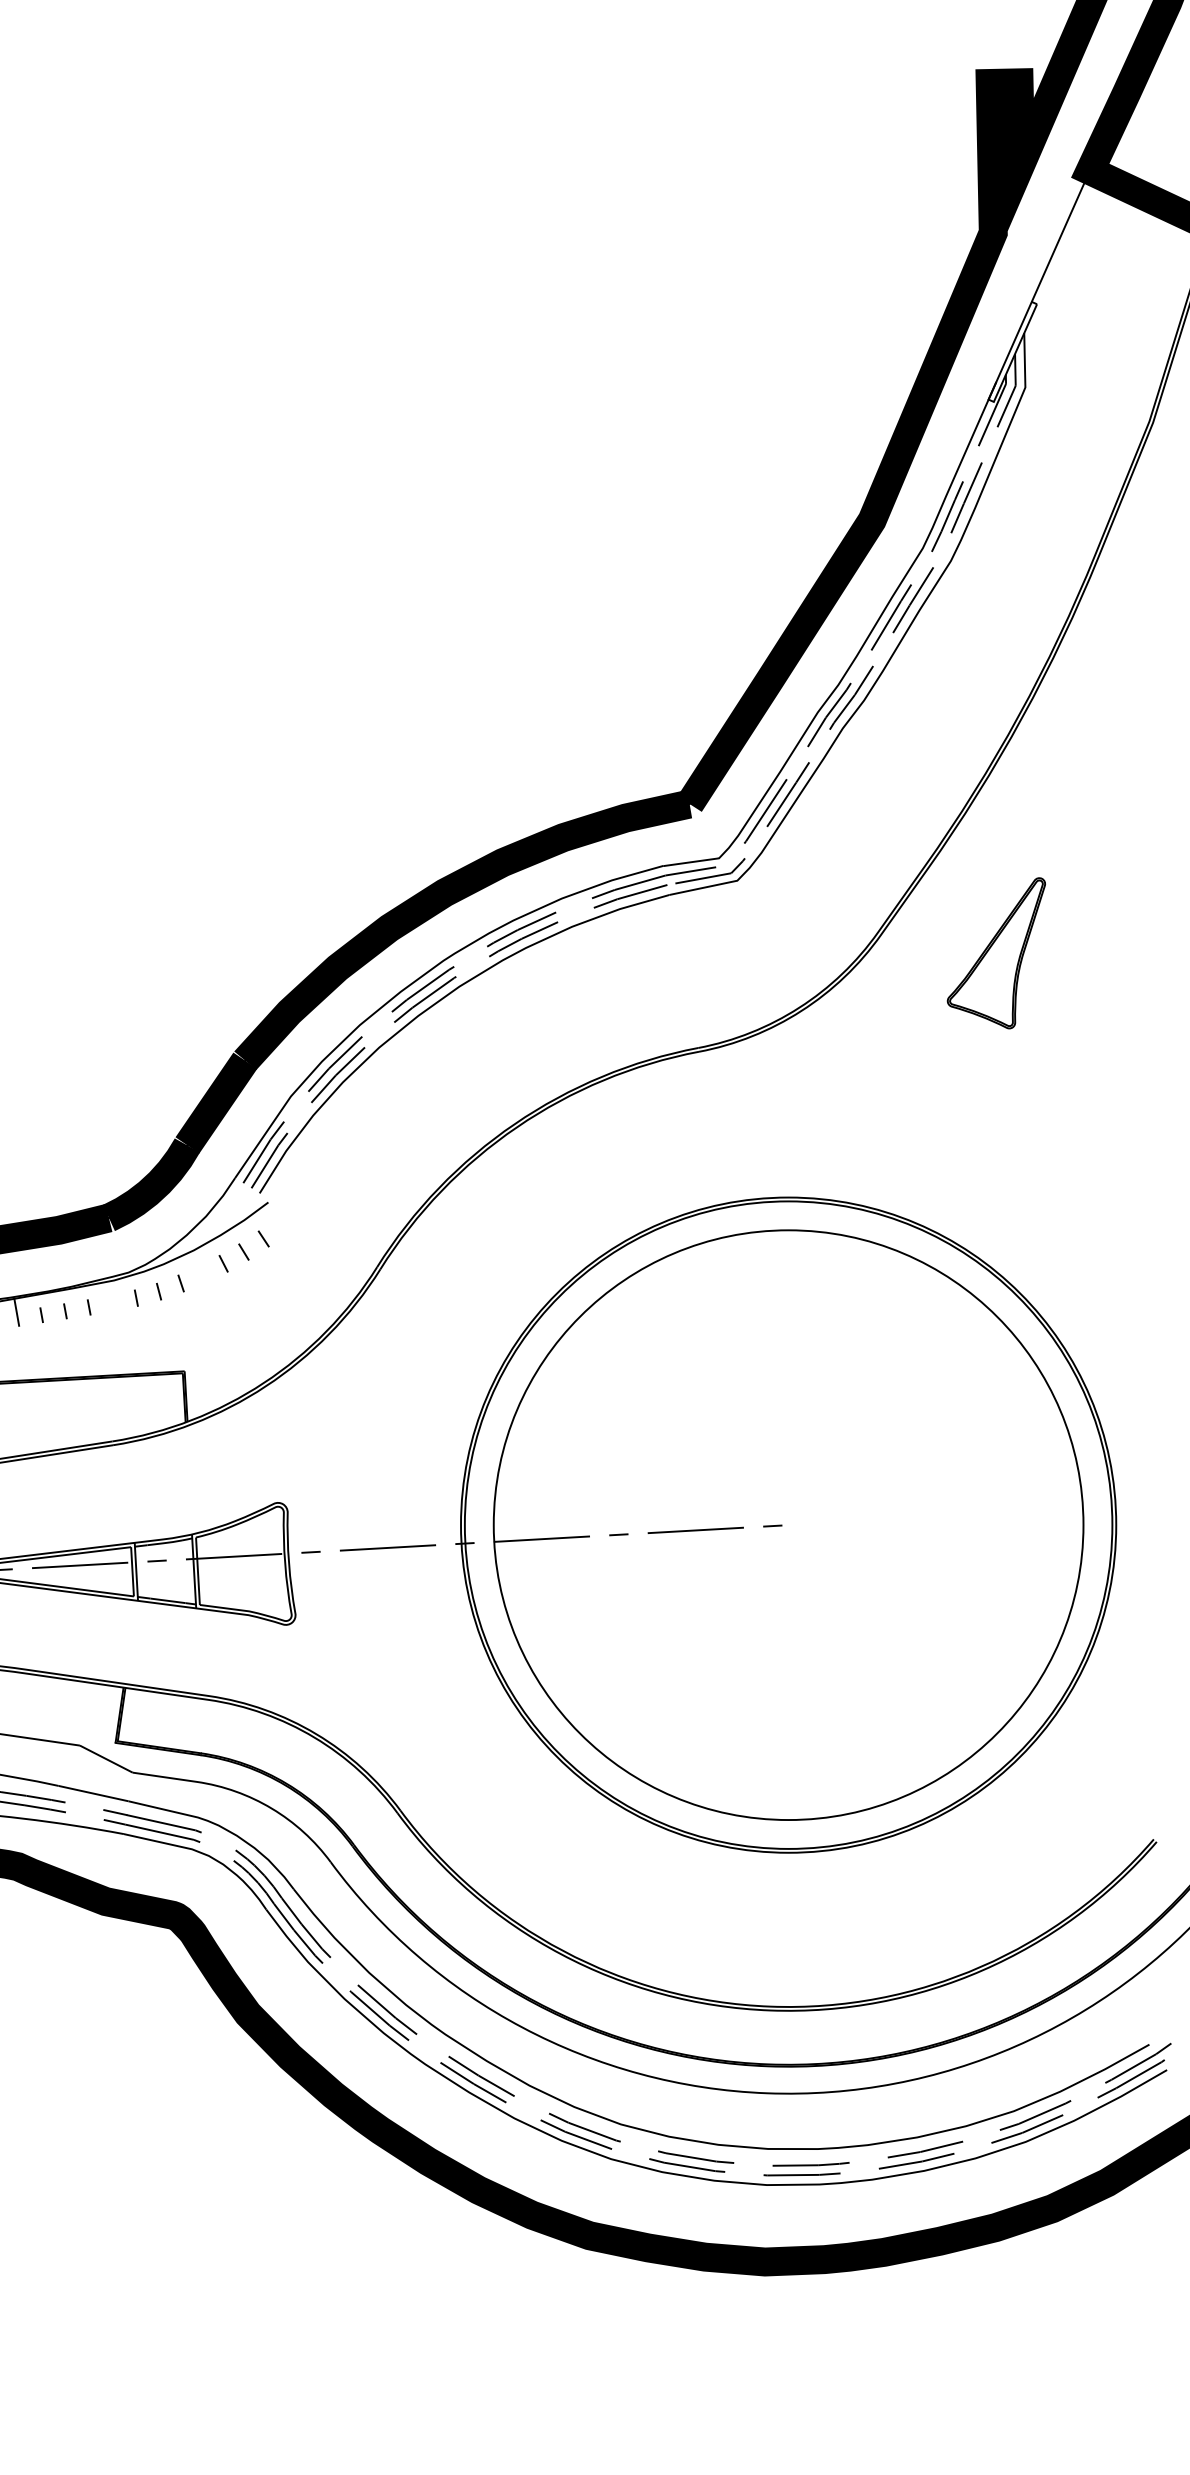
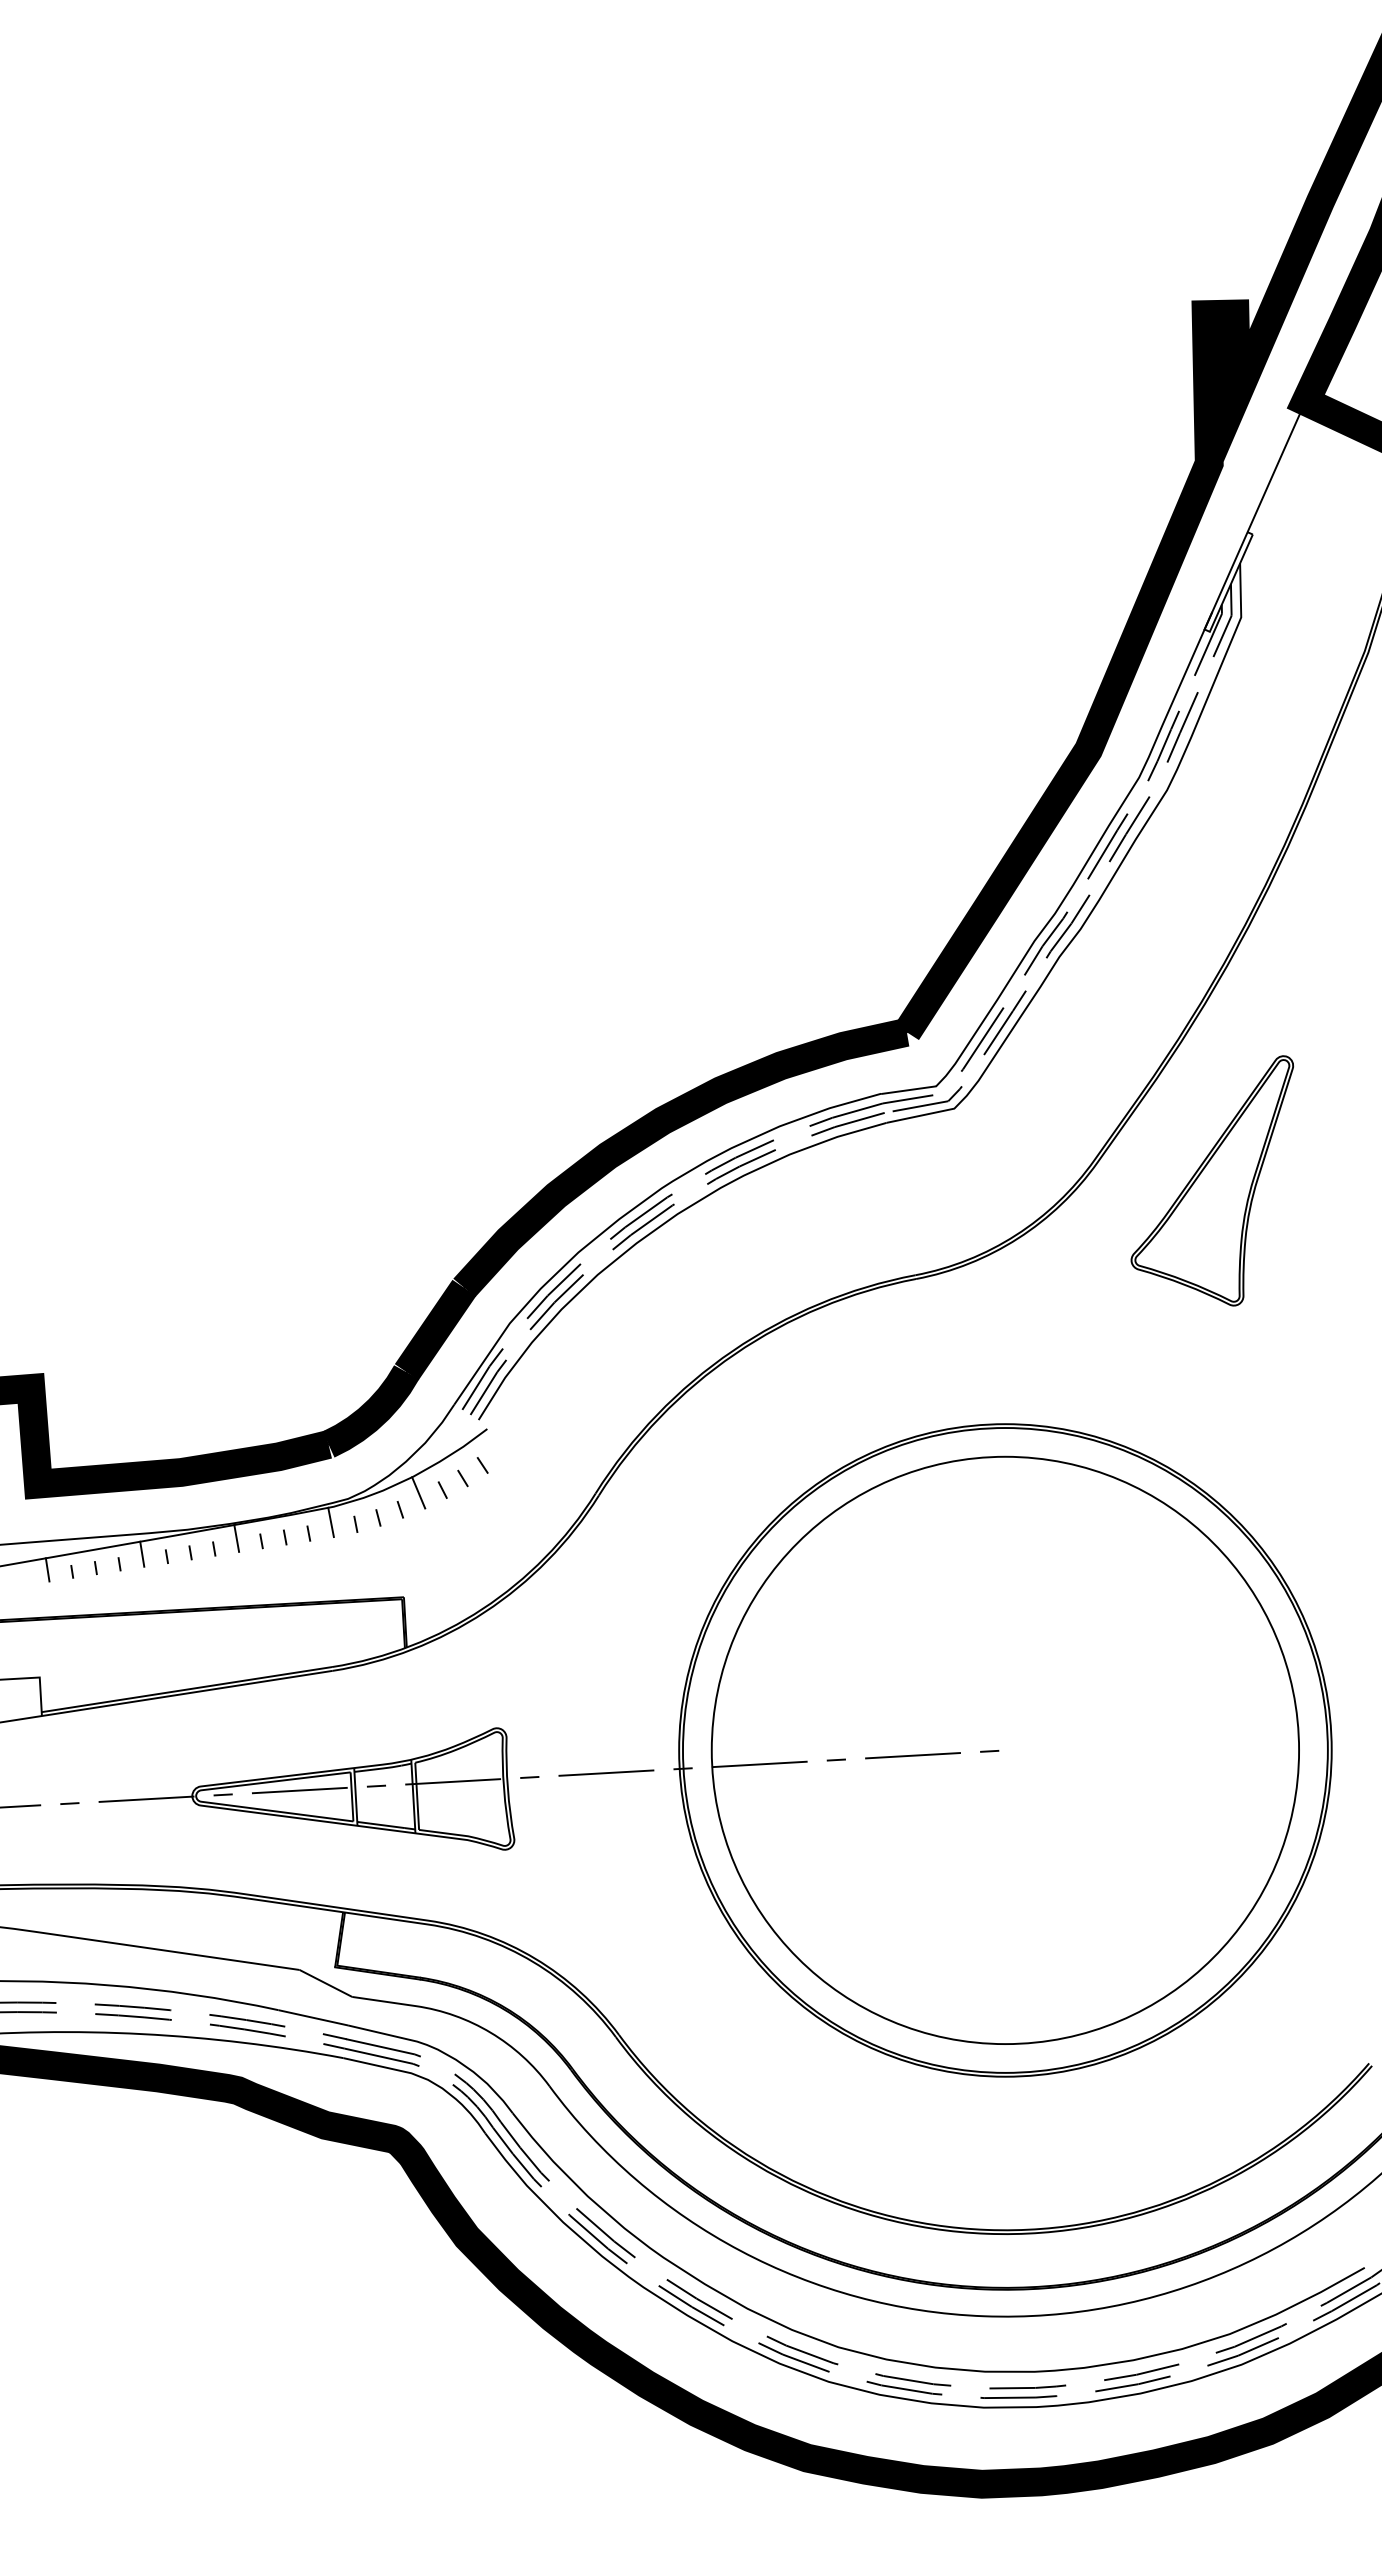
part: (996, 952) -> (1212, 1180), size x1.67
line: (199, 1266) -> (418, 1492), added
line: (110, 1296) -> (330, 1522), added

